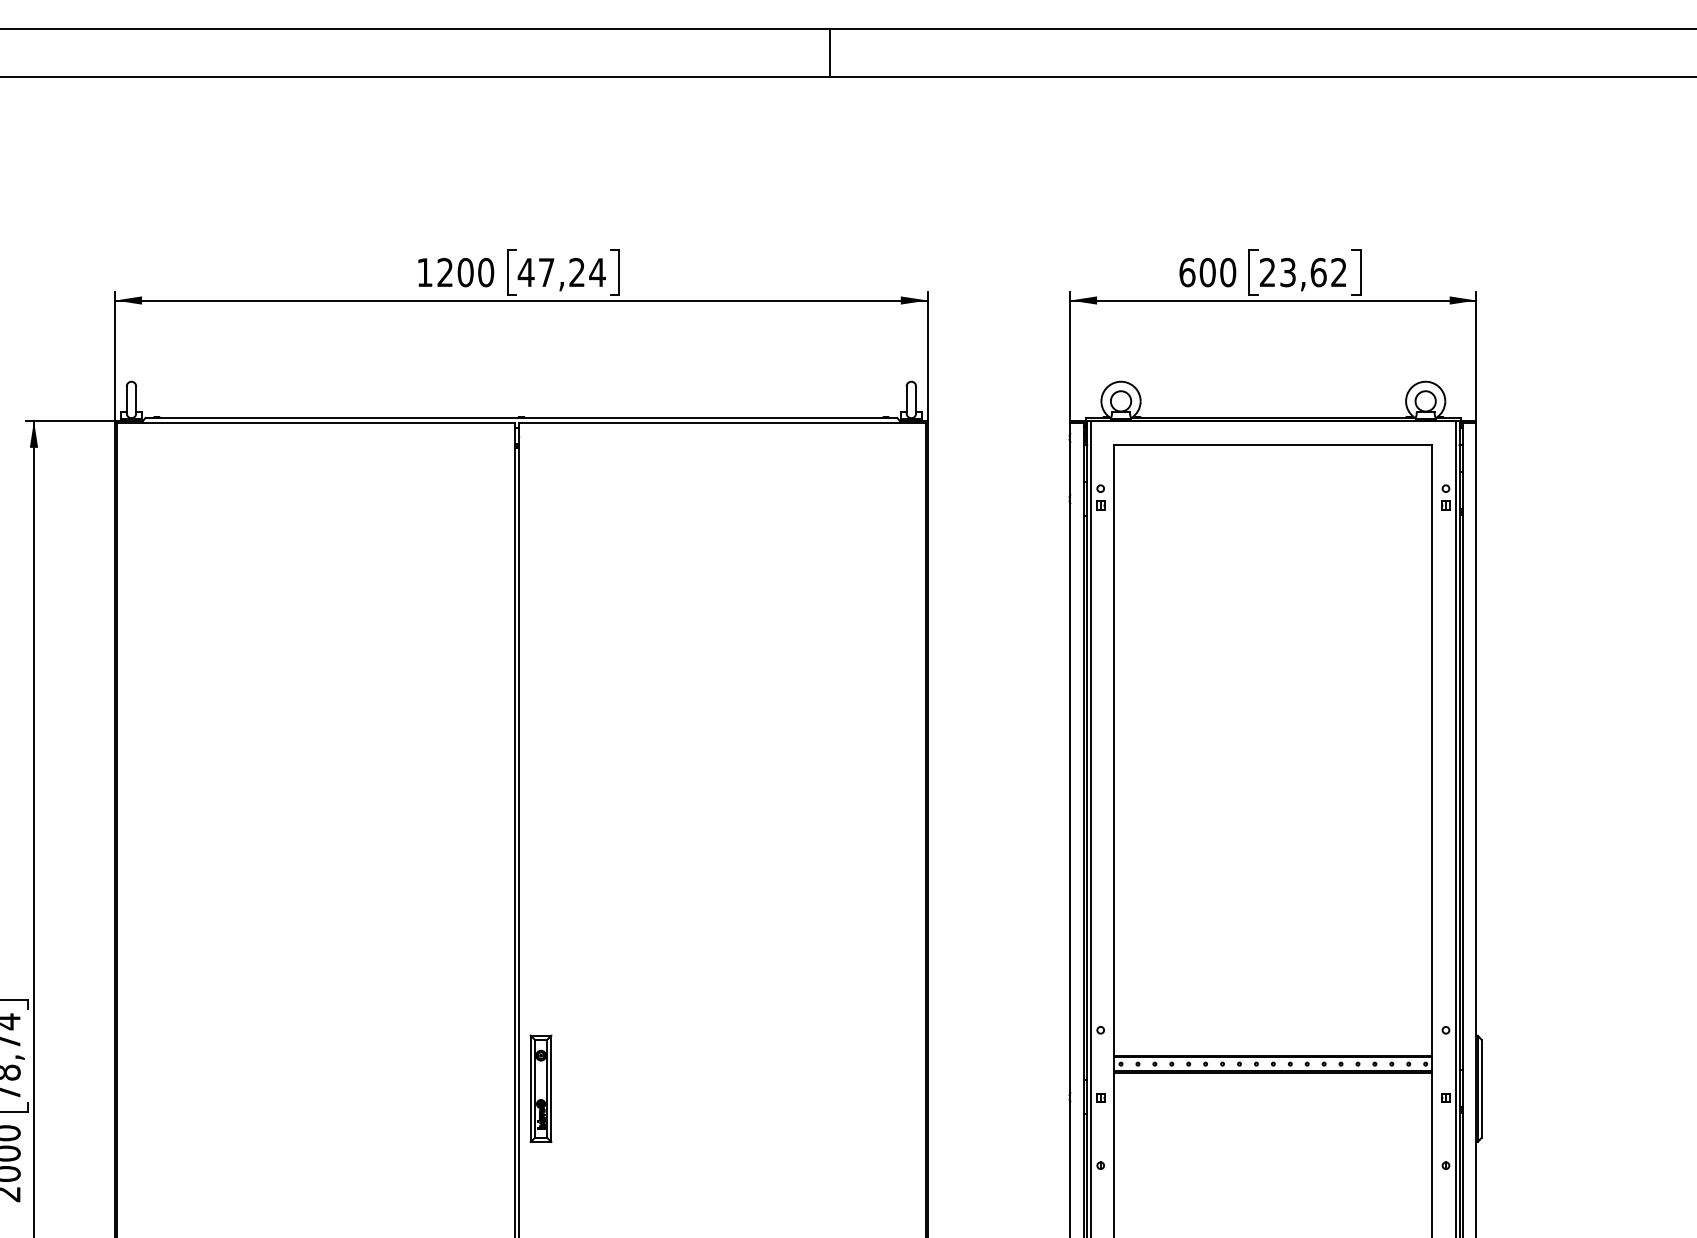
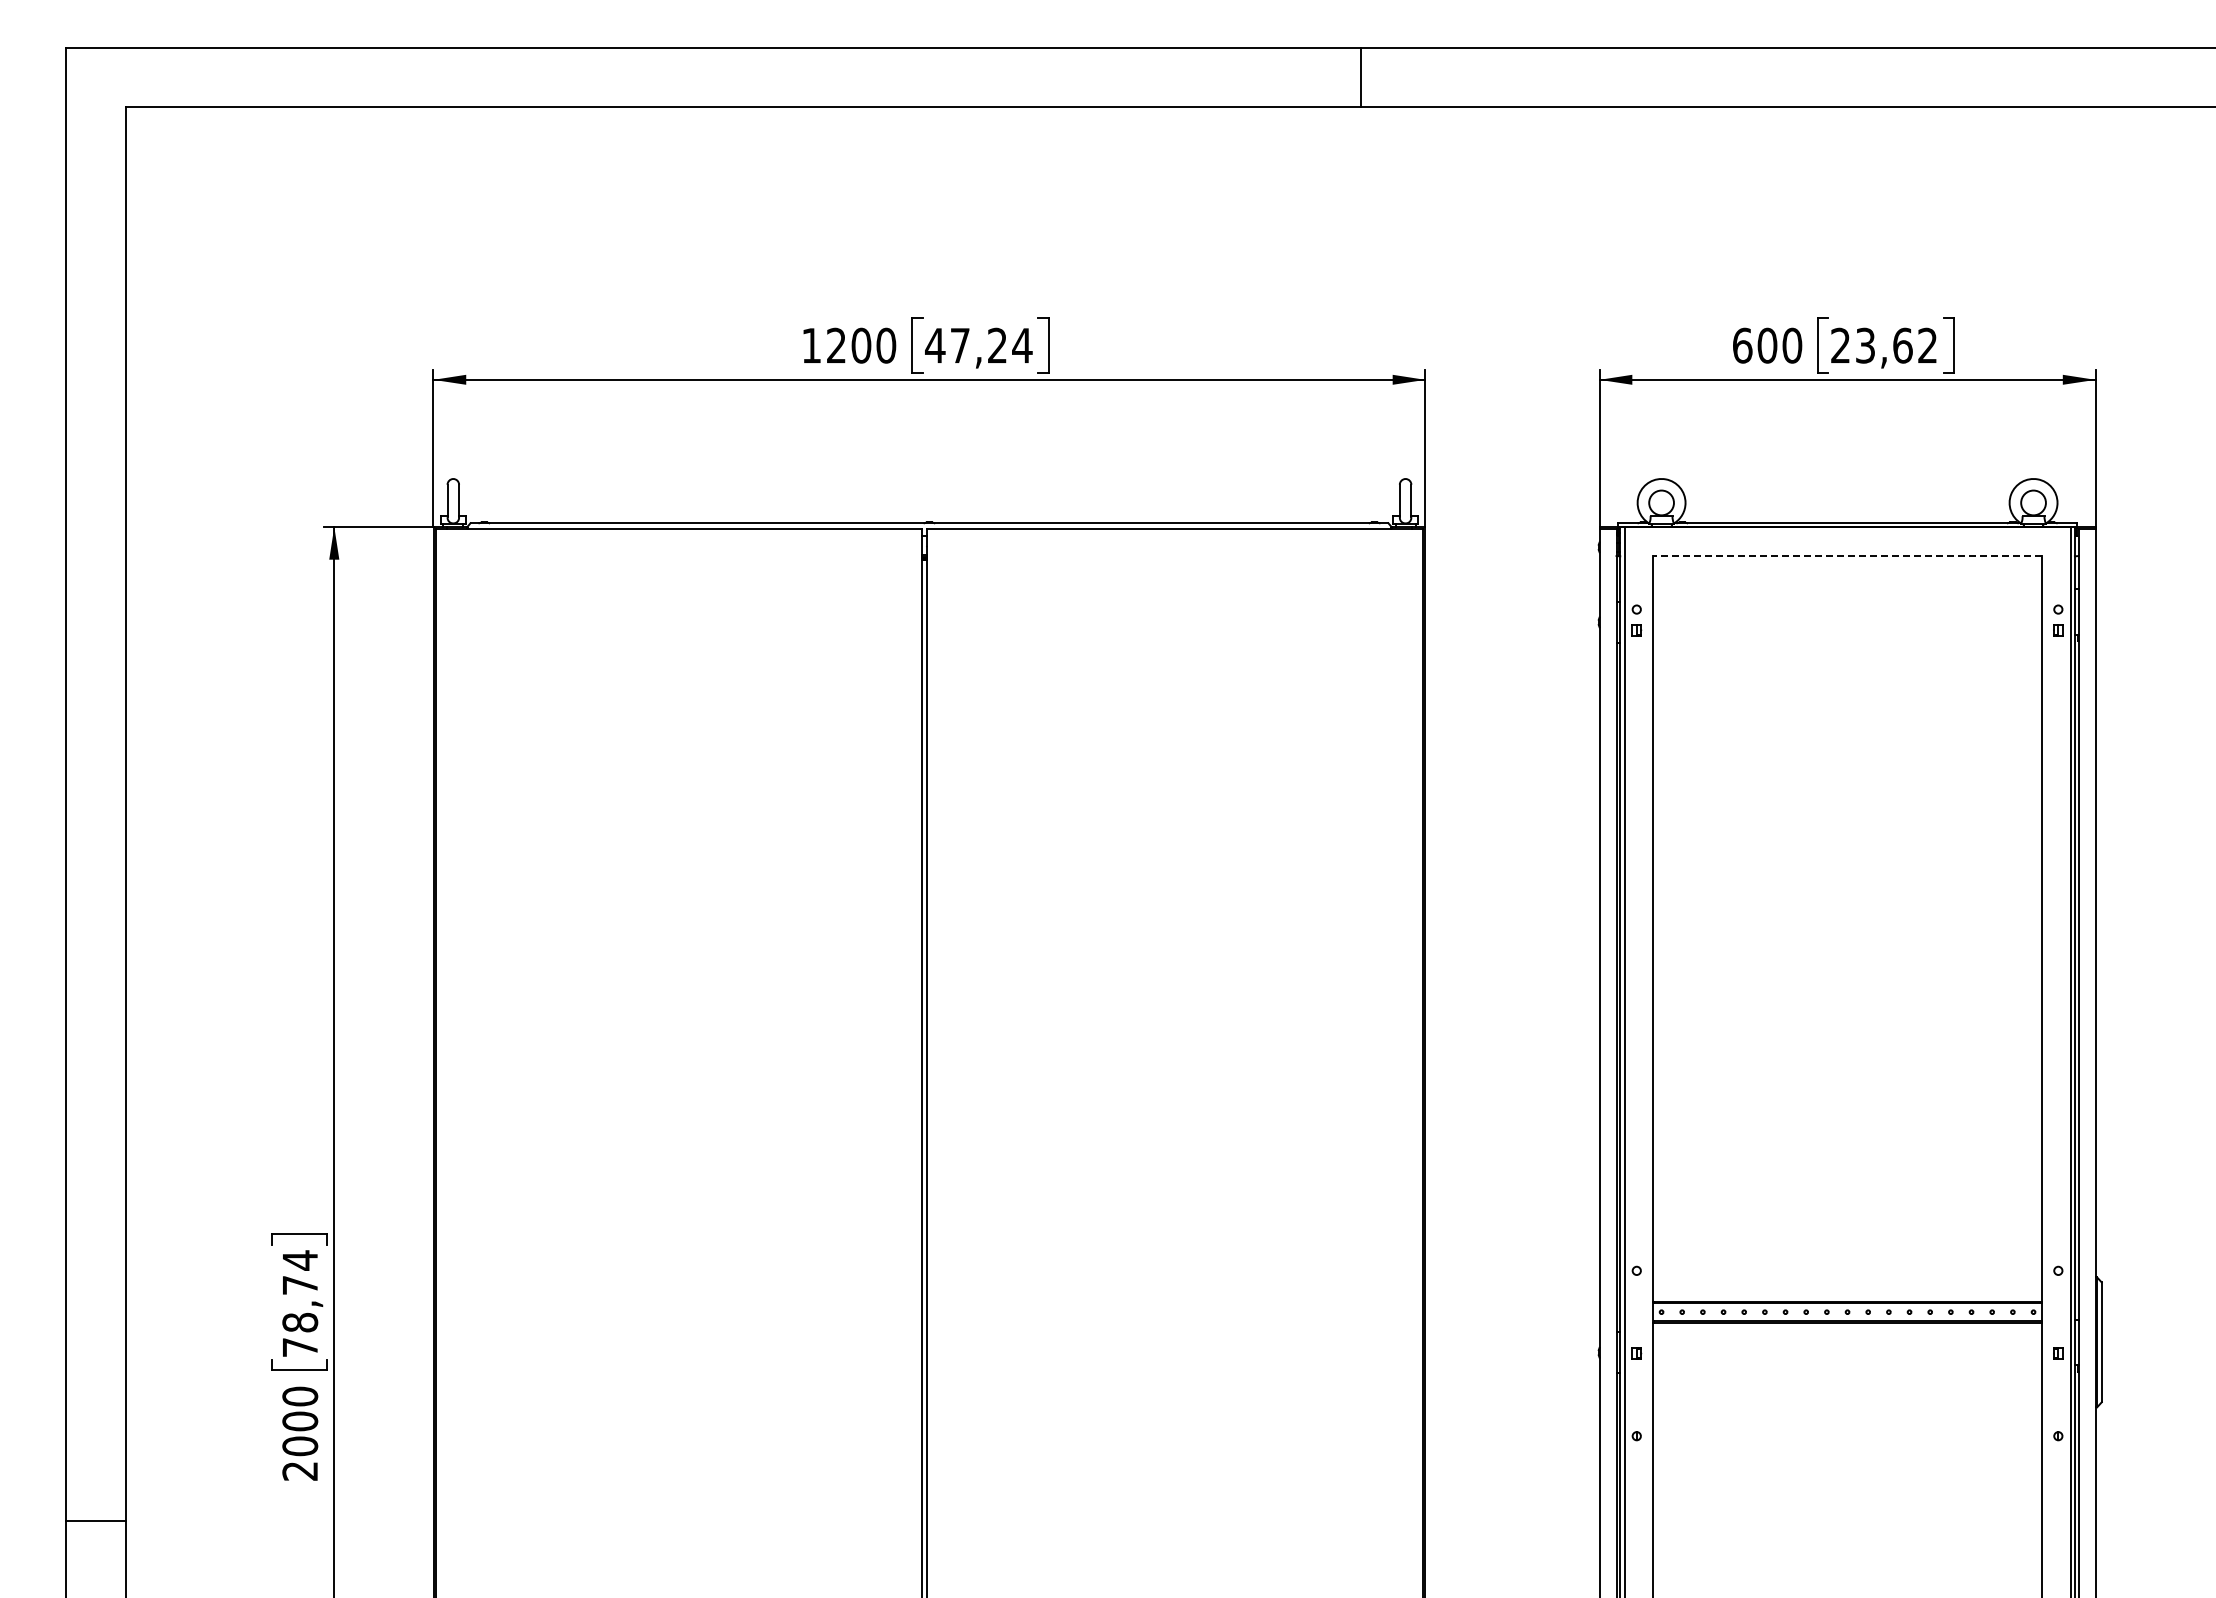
line: (830, 52) -> (1361, 77), moved
line: (1273, 444) -> (1847, 555), solid -> dashed
part: (541, 1088) -> (953, 1342), removed

